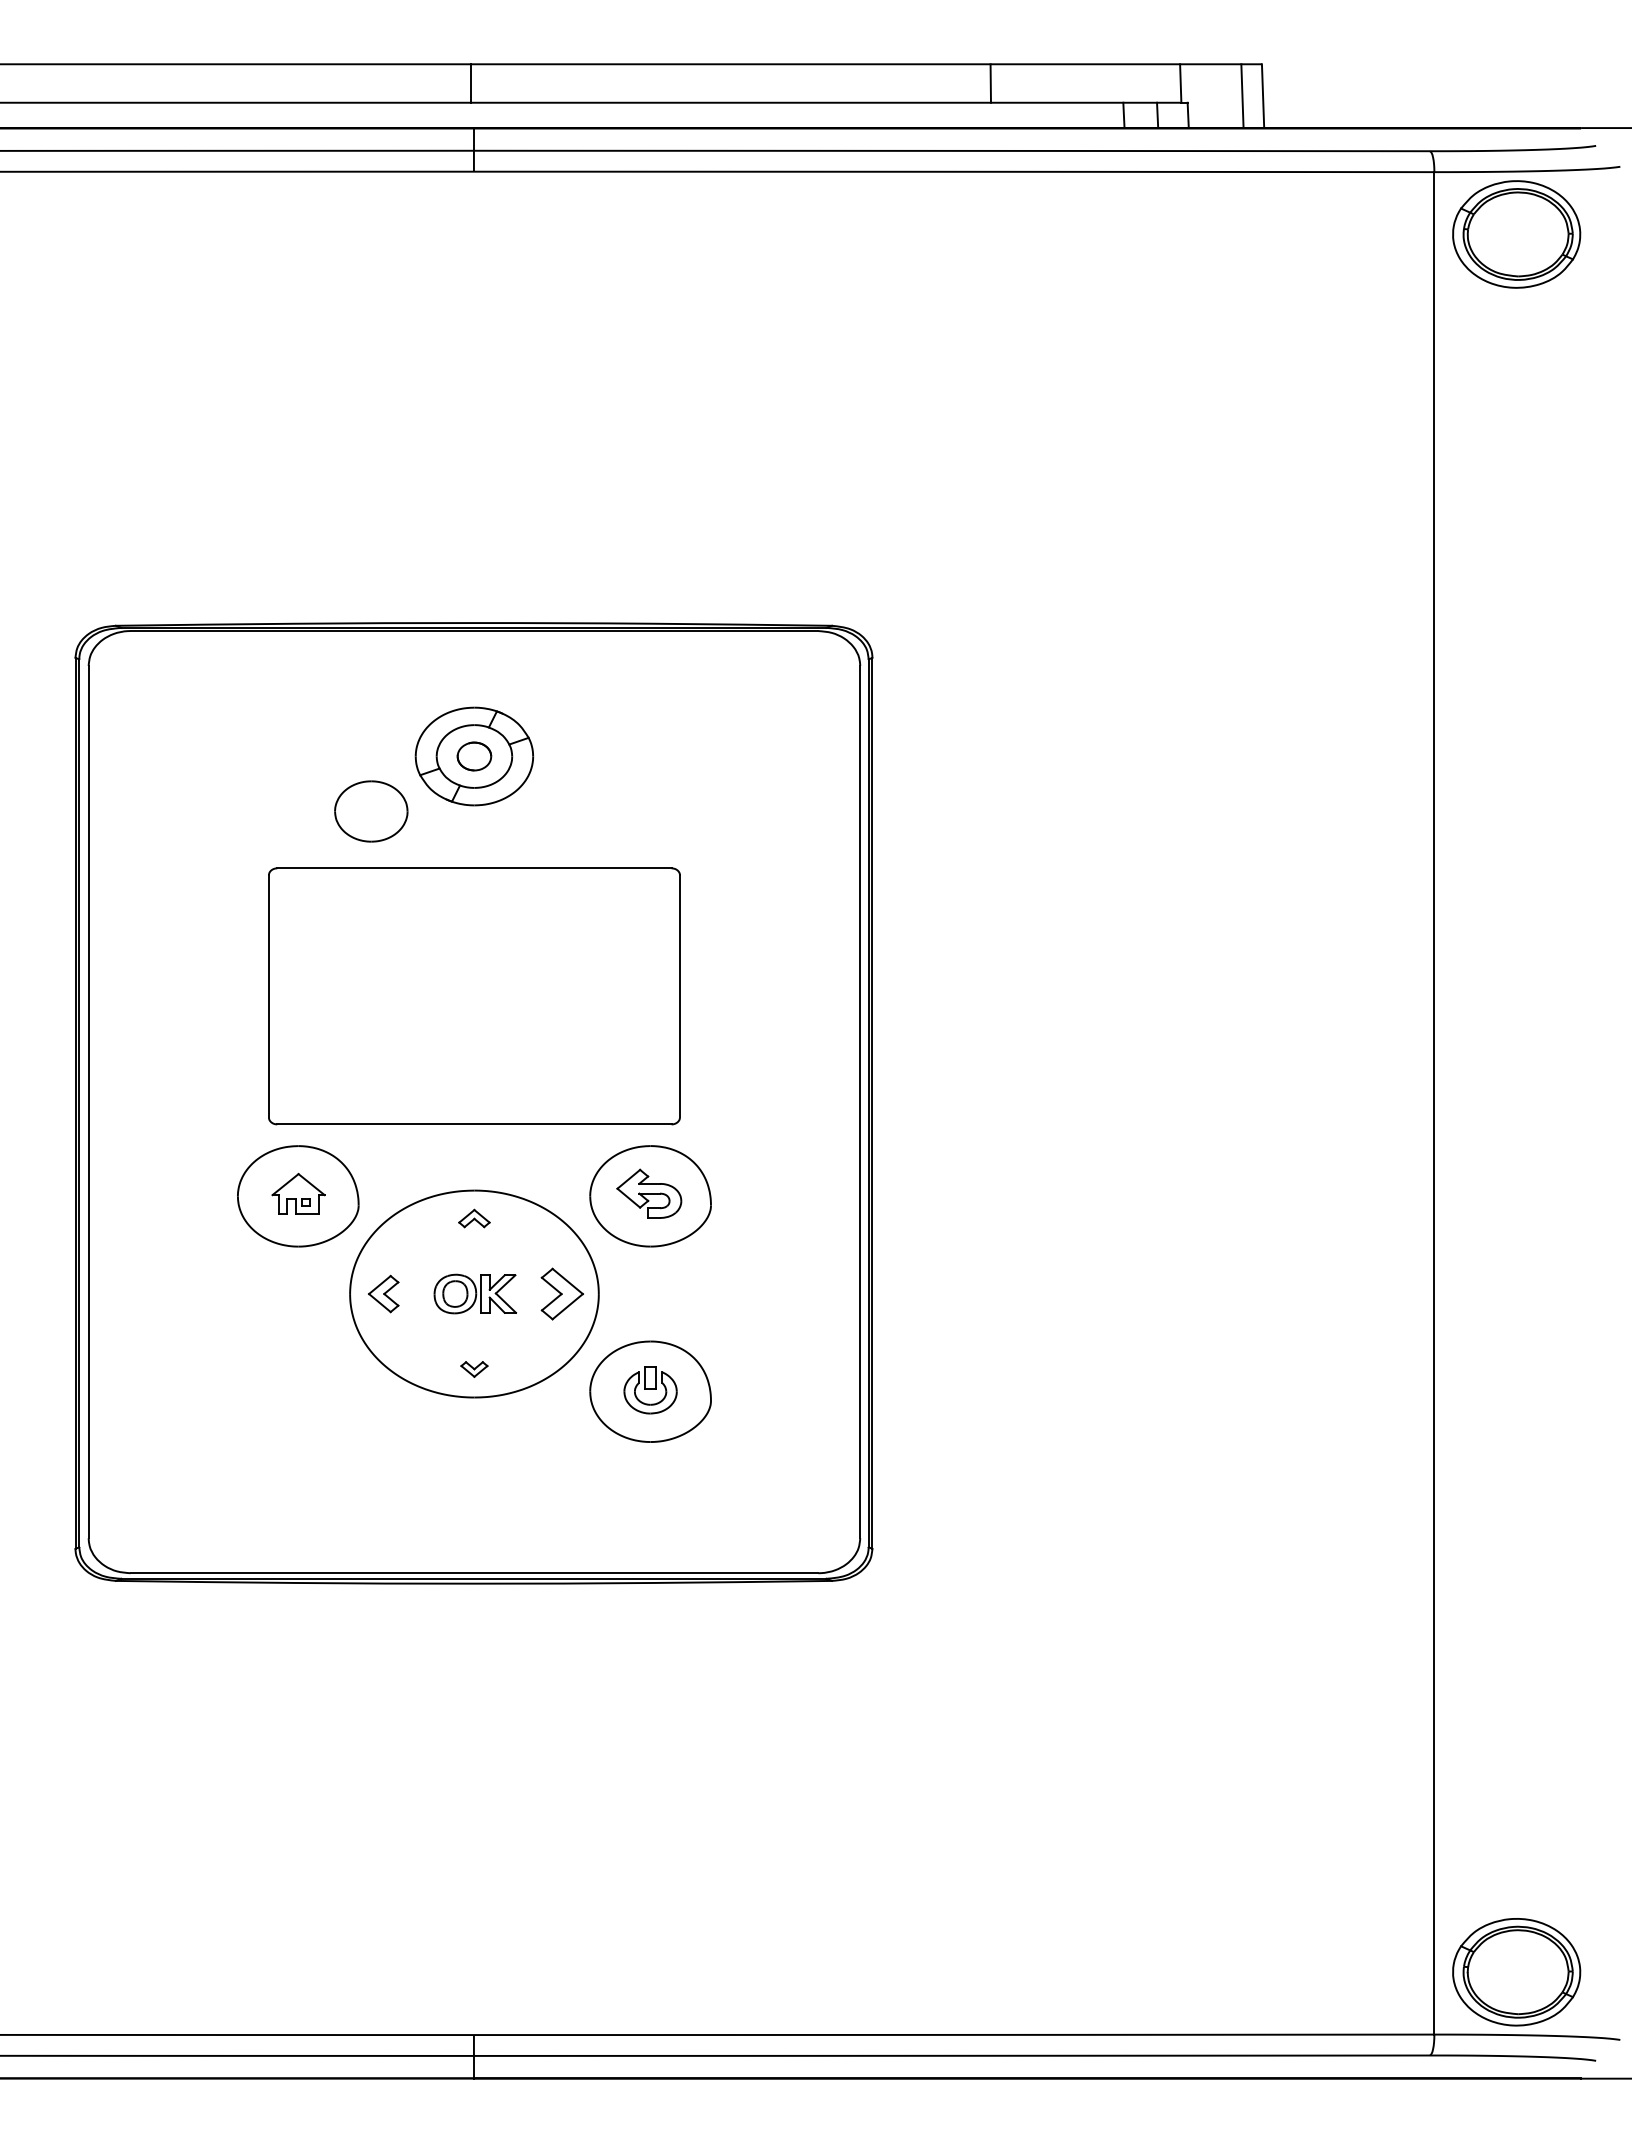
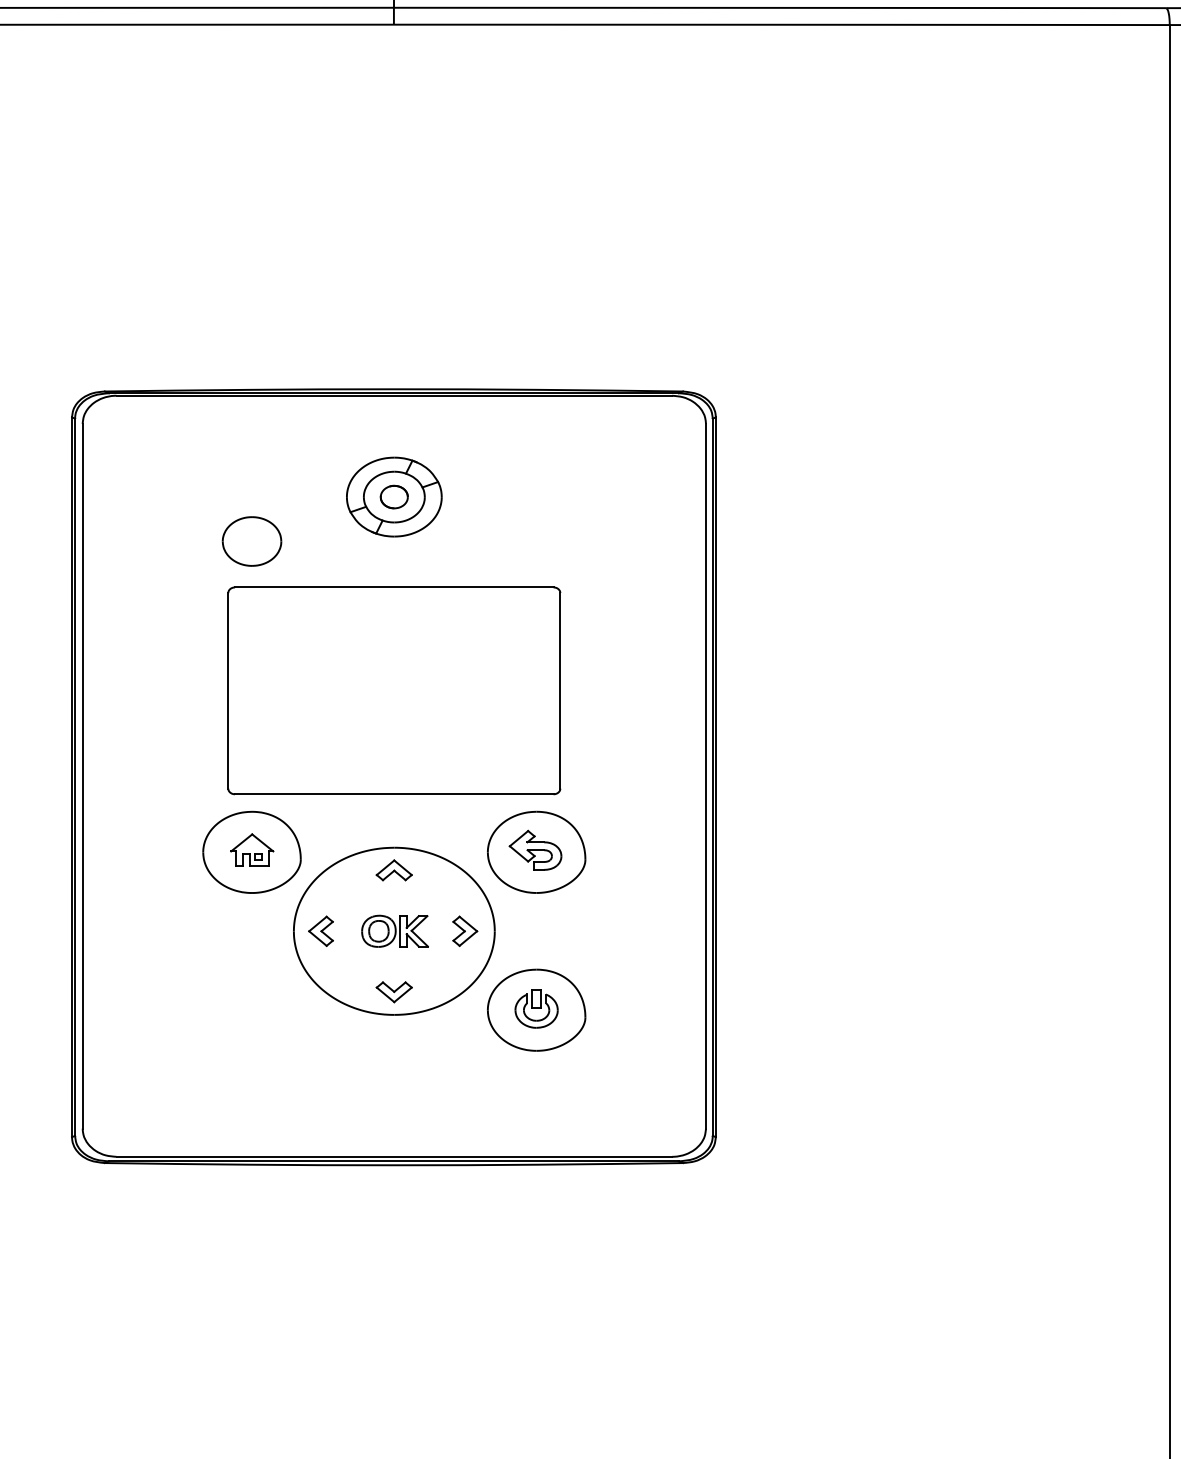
part: (371, 811) -> (252, 541), moved
part: (474, 1218) -> (394, 870), size x1.43
part: (561, 1293) -> (464, 930), size x0.71
part: (474, 1369) -> (394, 992), size x1.67

